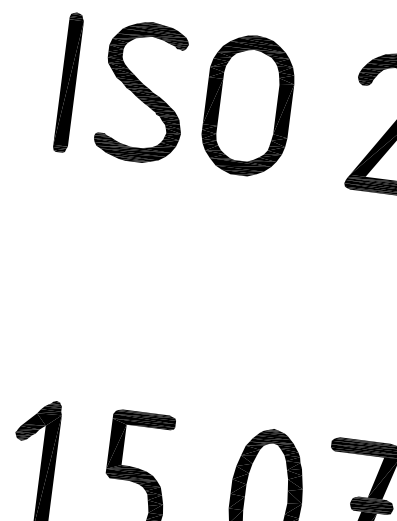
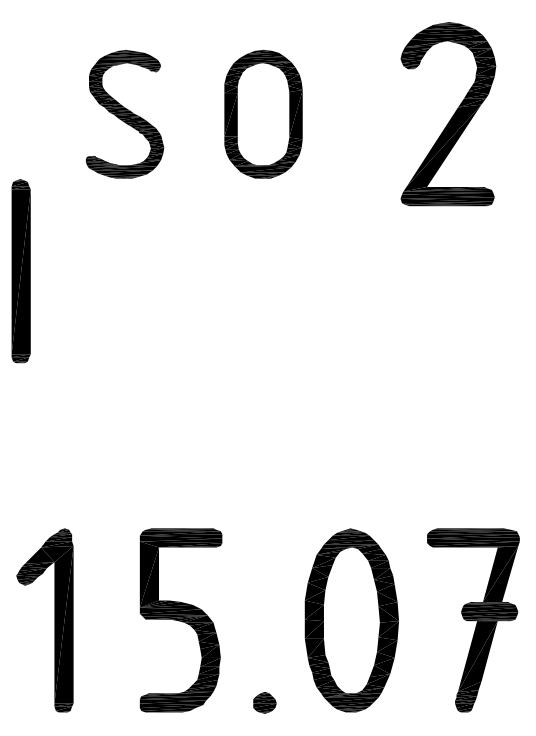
part: (68, 82) -> (20, 271), moved
part: (142, 92) -> (124, 114), size x0.7
part: (248, 105) -> (263, 114), size x0.7

